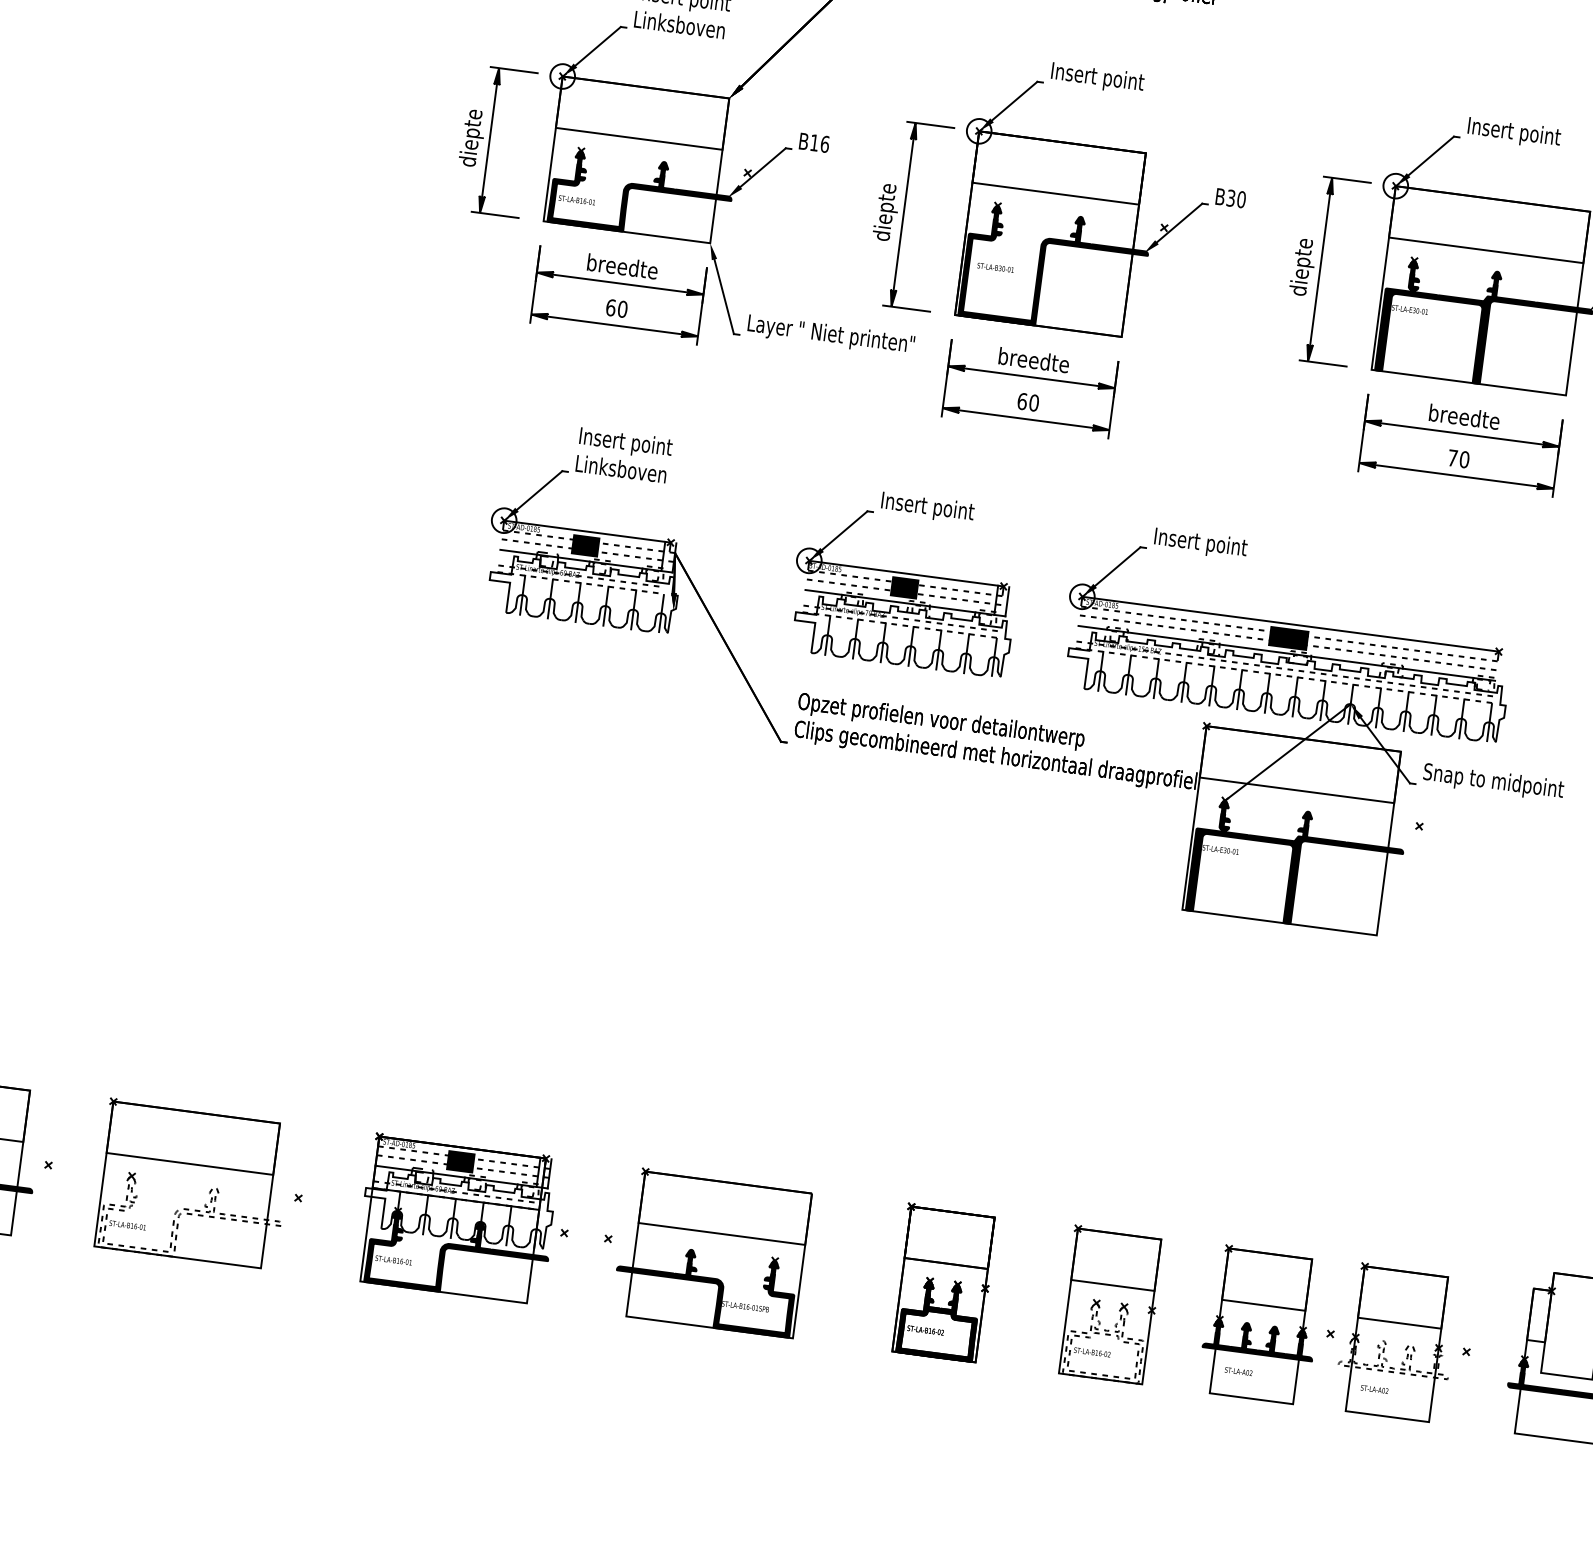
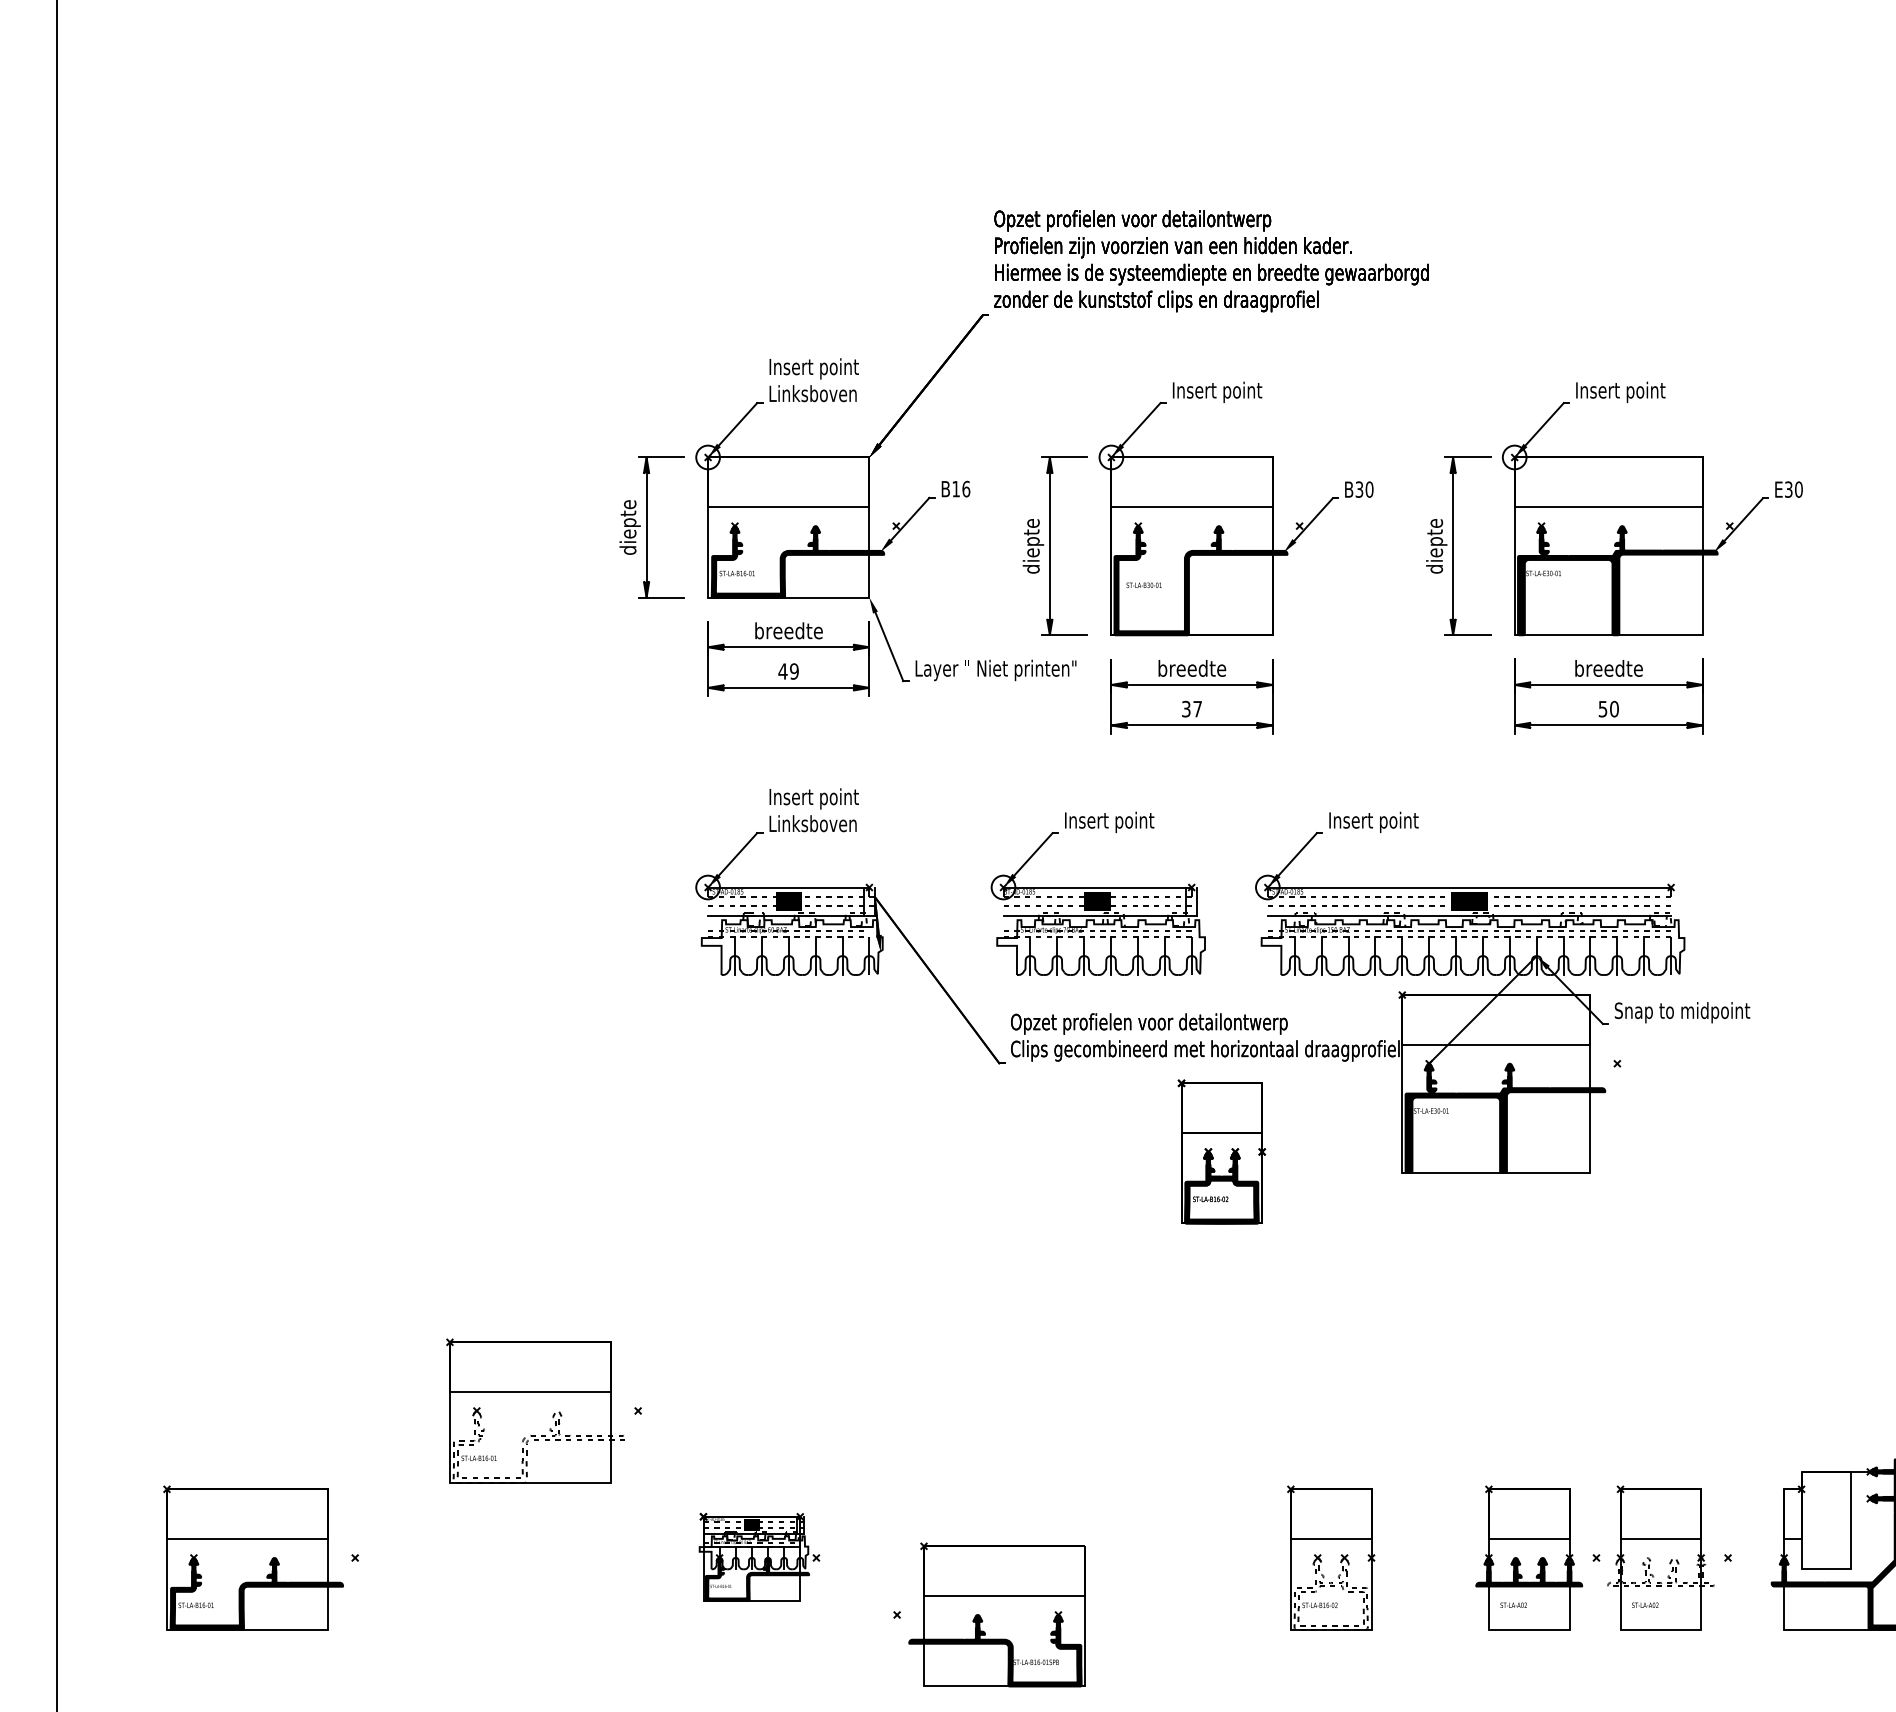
text: (616, 308) -> (788, 671), 60 -> 49
text: (1028, 401) -> (1192, 708), 60 -> 37
text: (1452, 458) -> (1602, 709), 70 -> 50
part: (200, 1184) -> (543, 1410), moved
part: (465, 1219) -> (758, 1557), size x0.6
part: (703, 1250) -> (989, 1614), moved
part: (943, 1282) -> (1221, 1151), moved
part: (1110, 1304) -> (1331, 1557), moved

